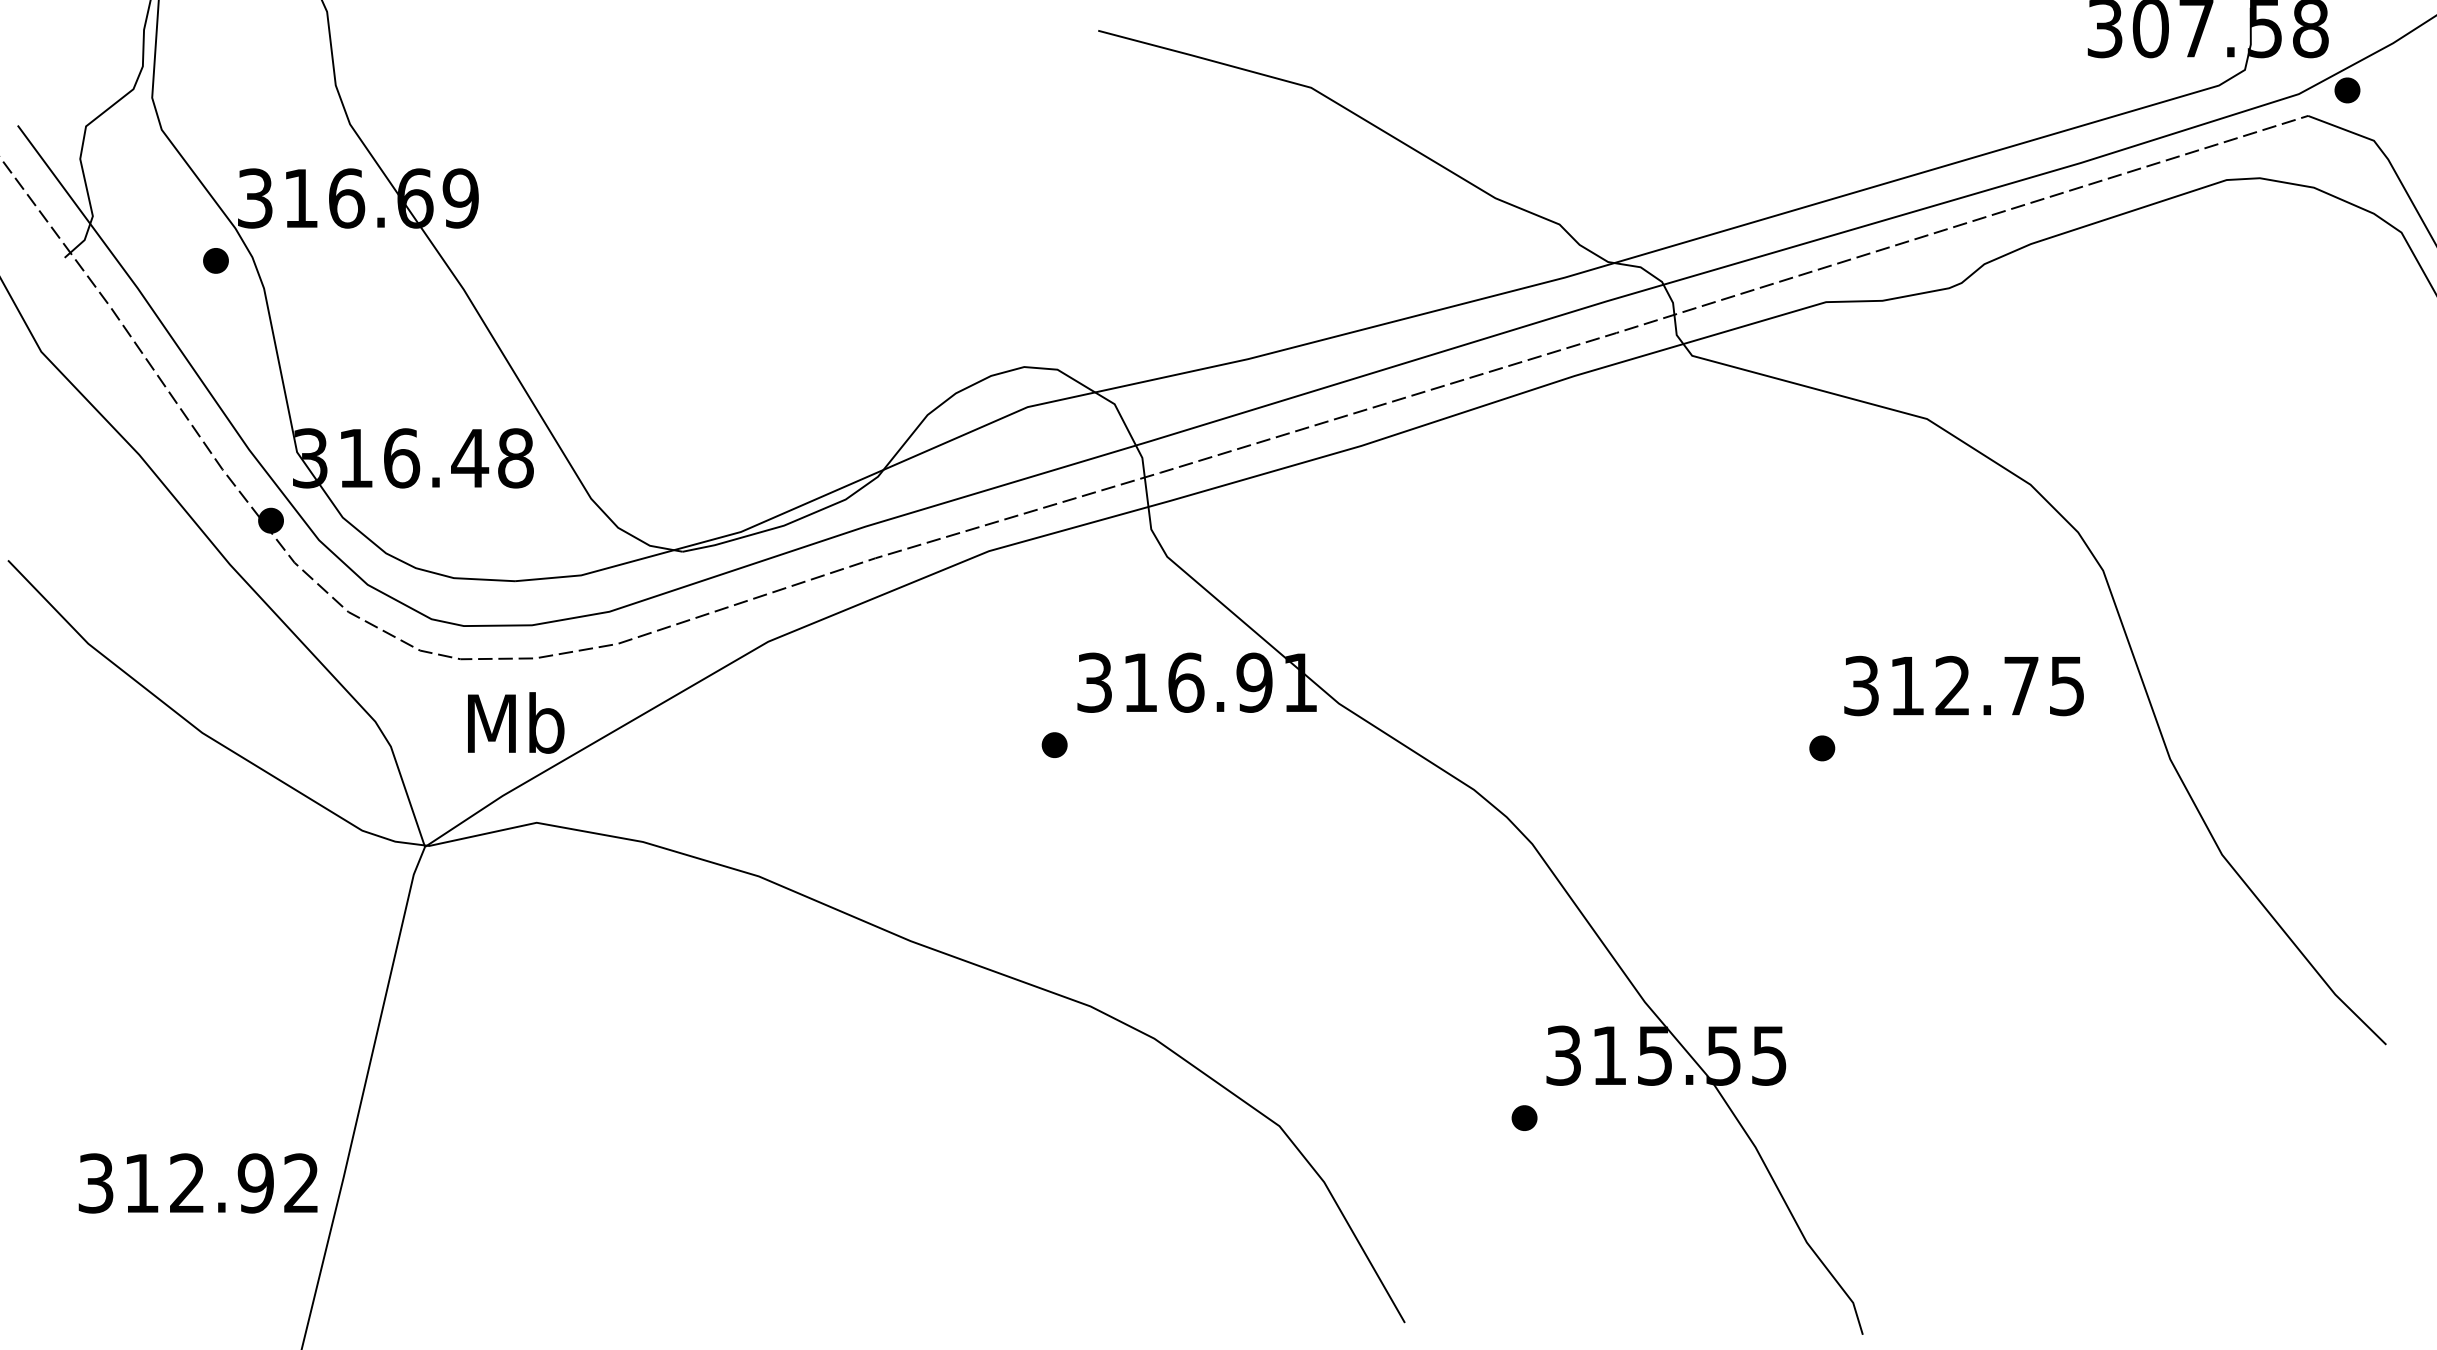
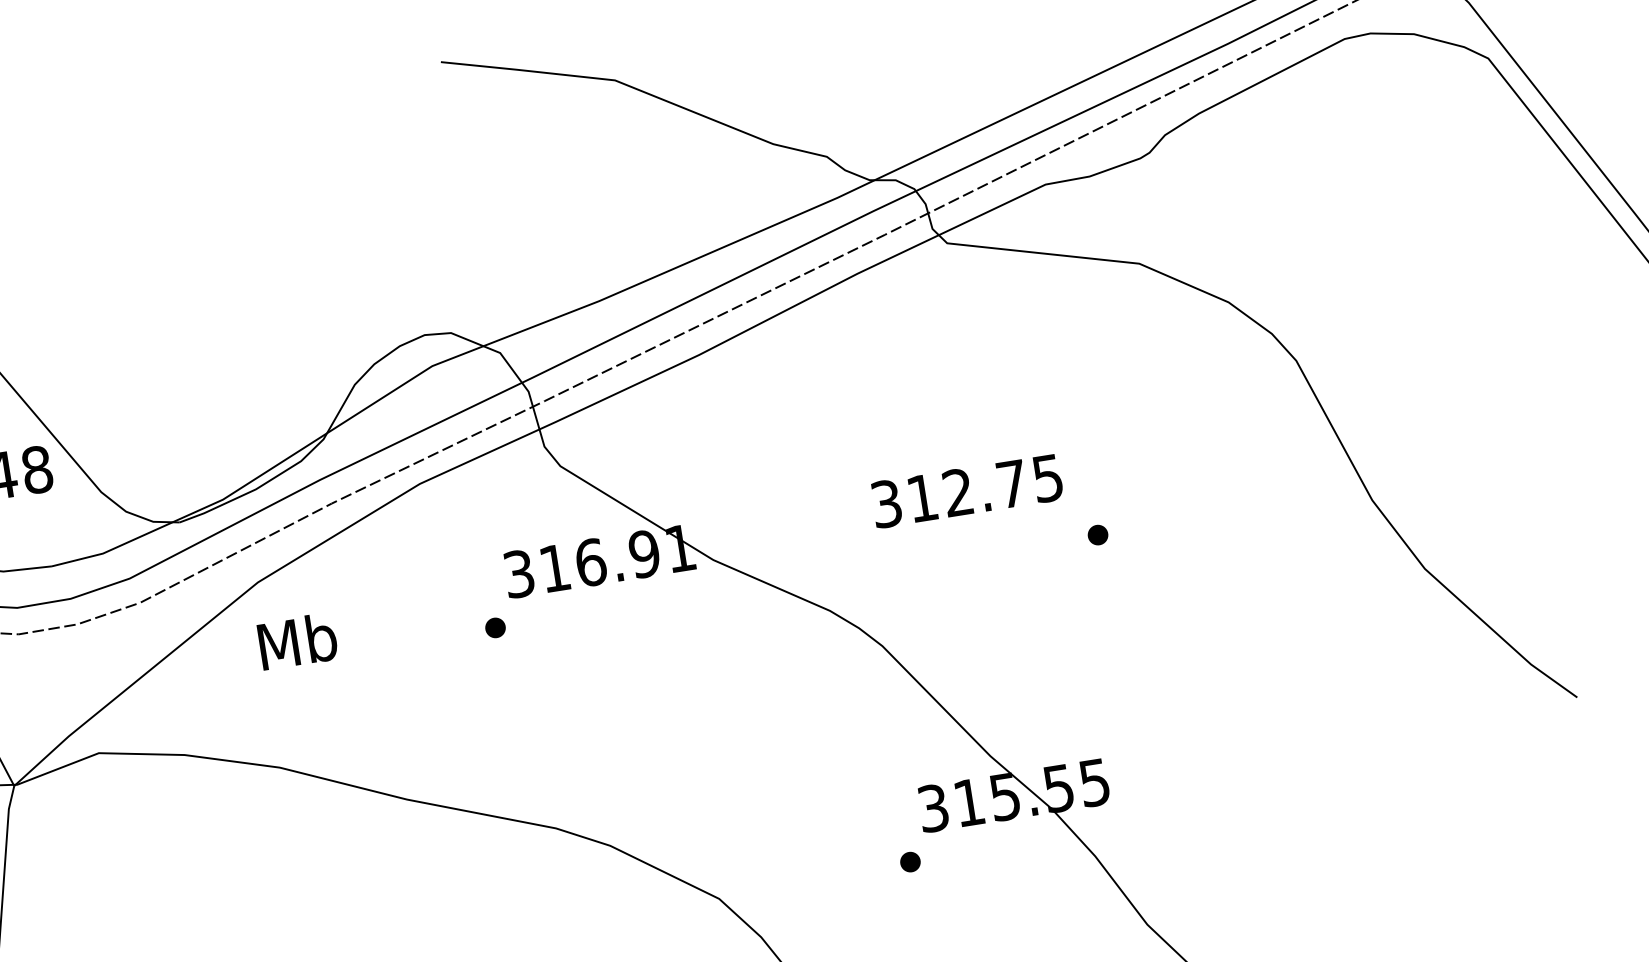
text: (1963, 685) -> (966, 490), moved
text: (516, 722) -> (298, 640), moved

